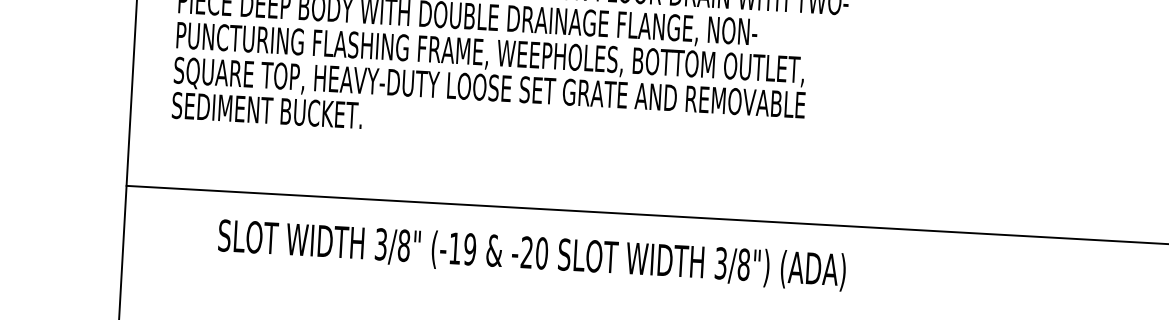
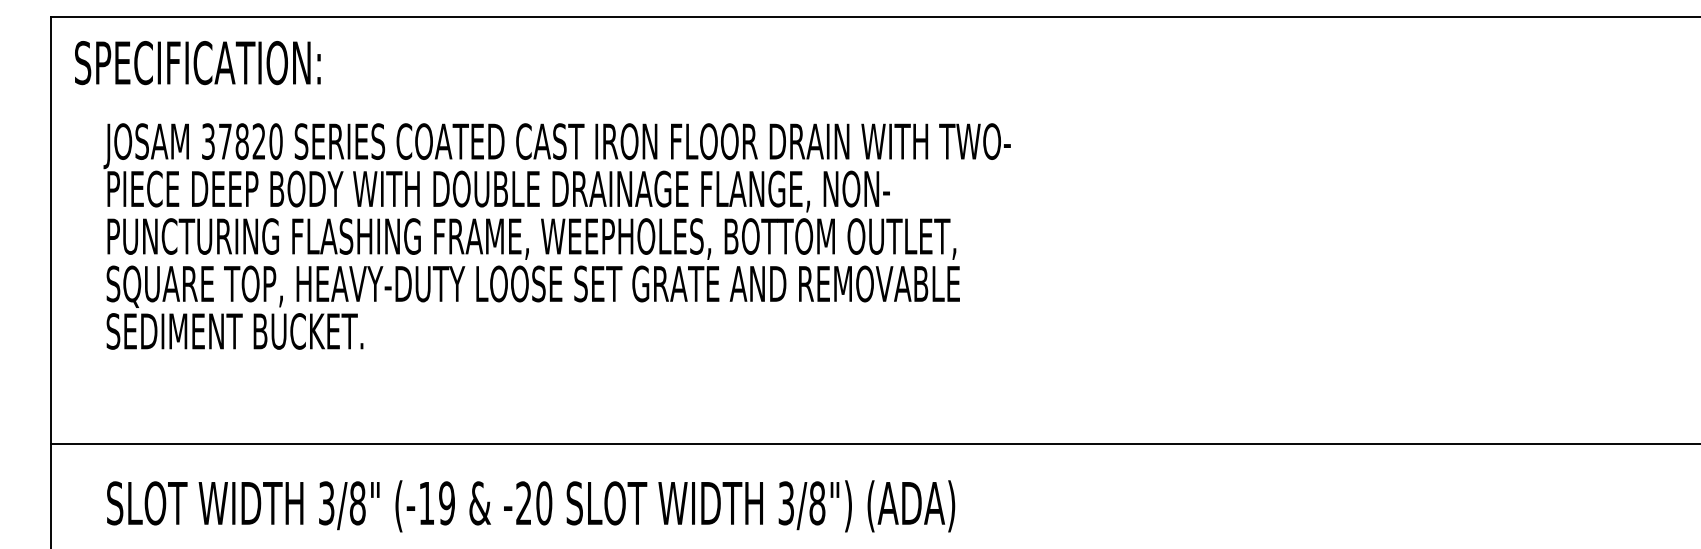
text: (532, 255) -> (531, 506), moved

